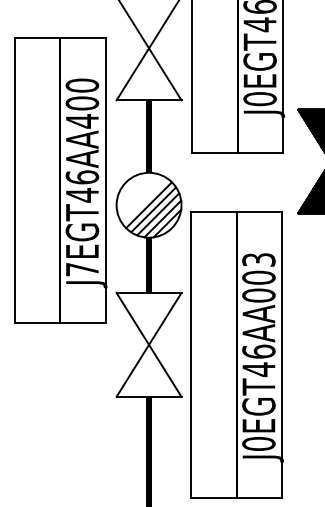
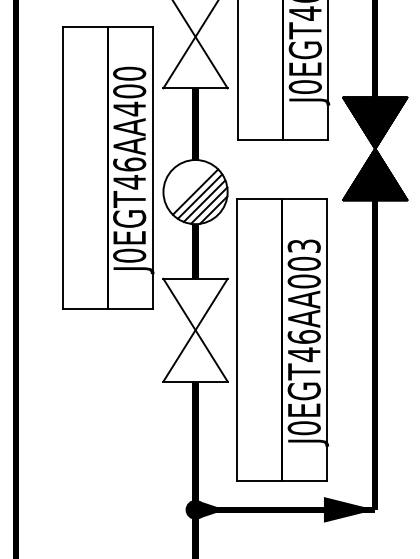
text: (82, 269) -> (129, 255), J7EGT46AA400 -> J0EGT46AA400

